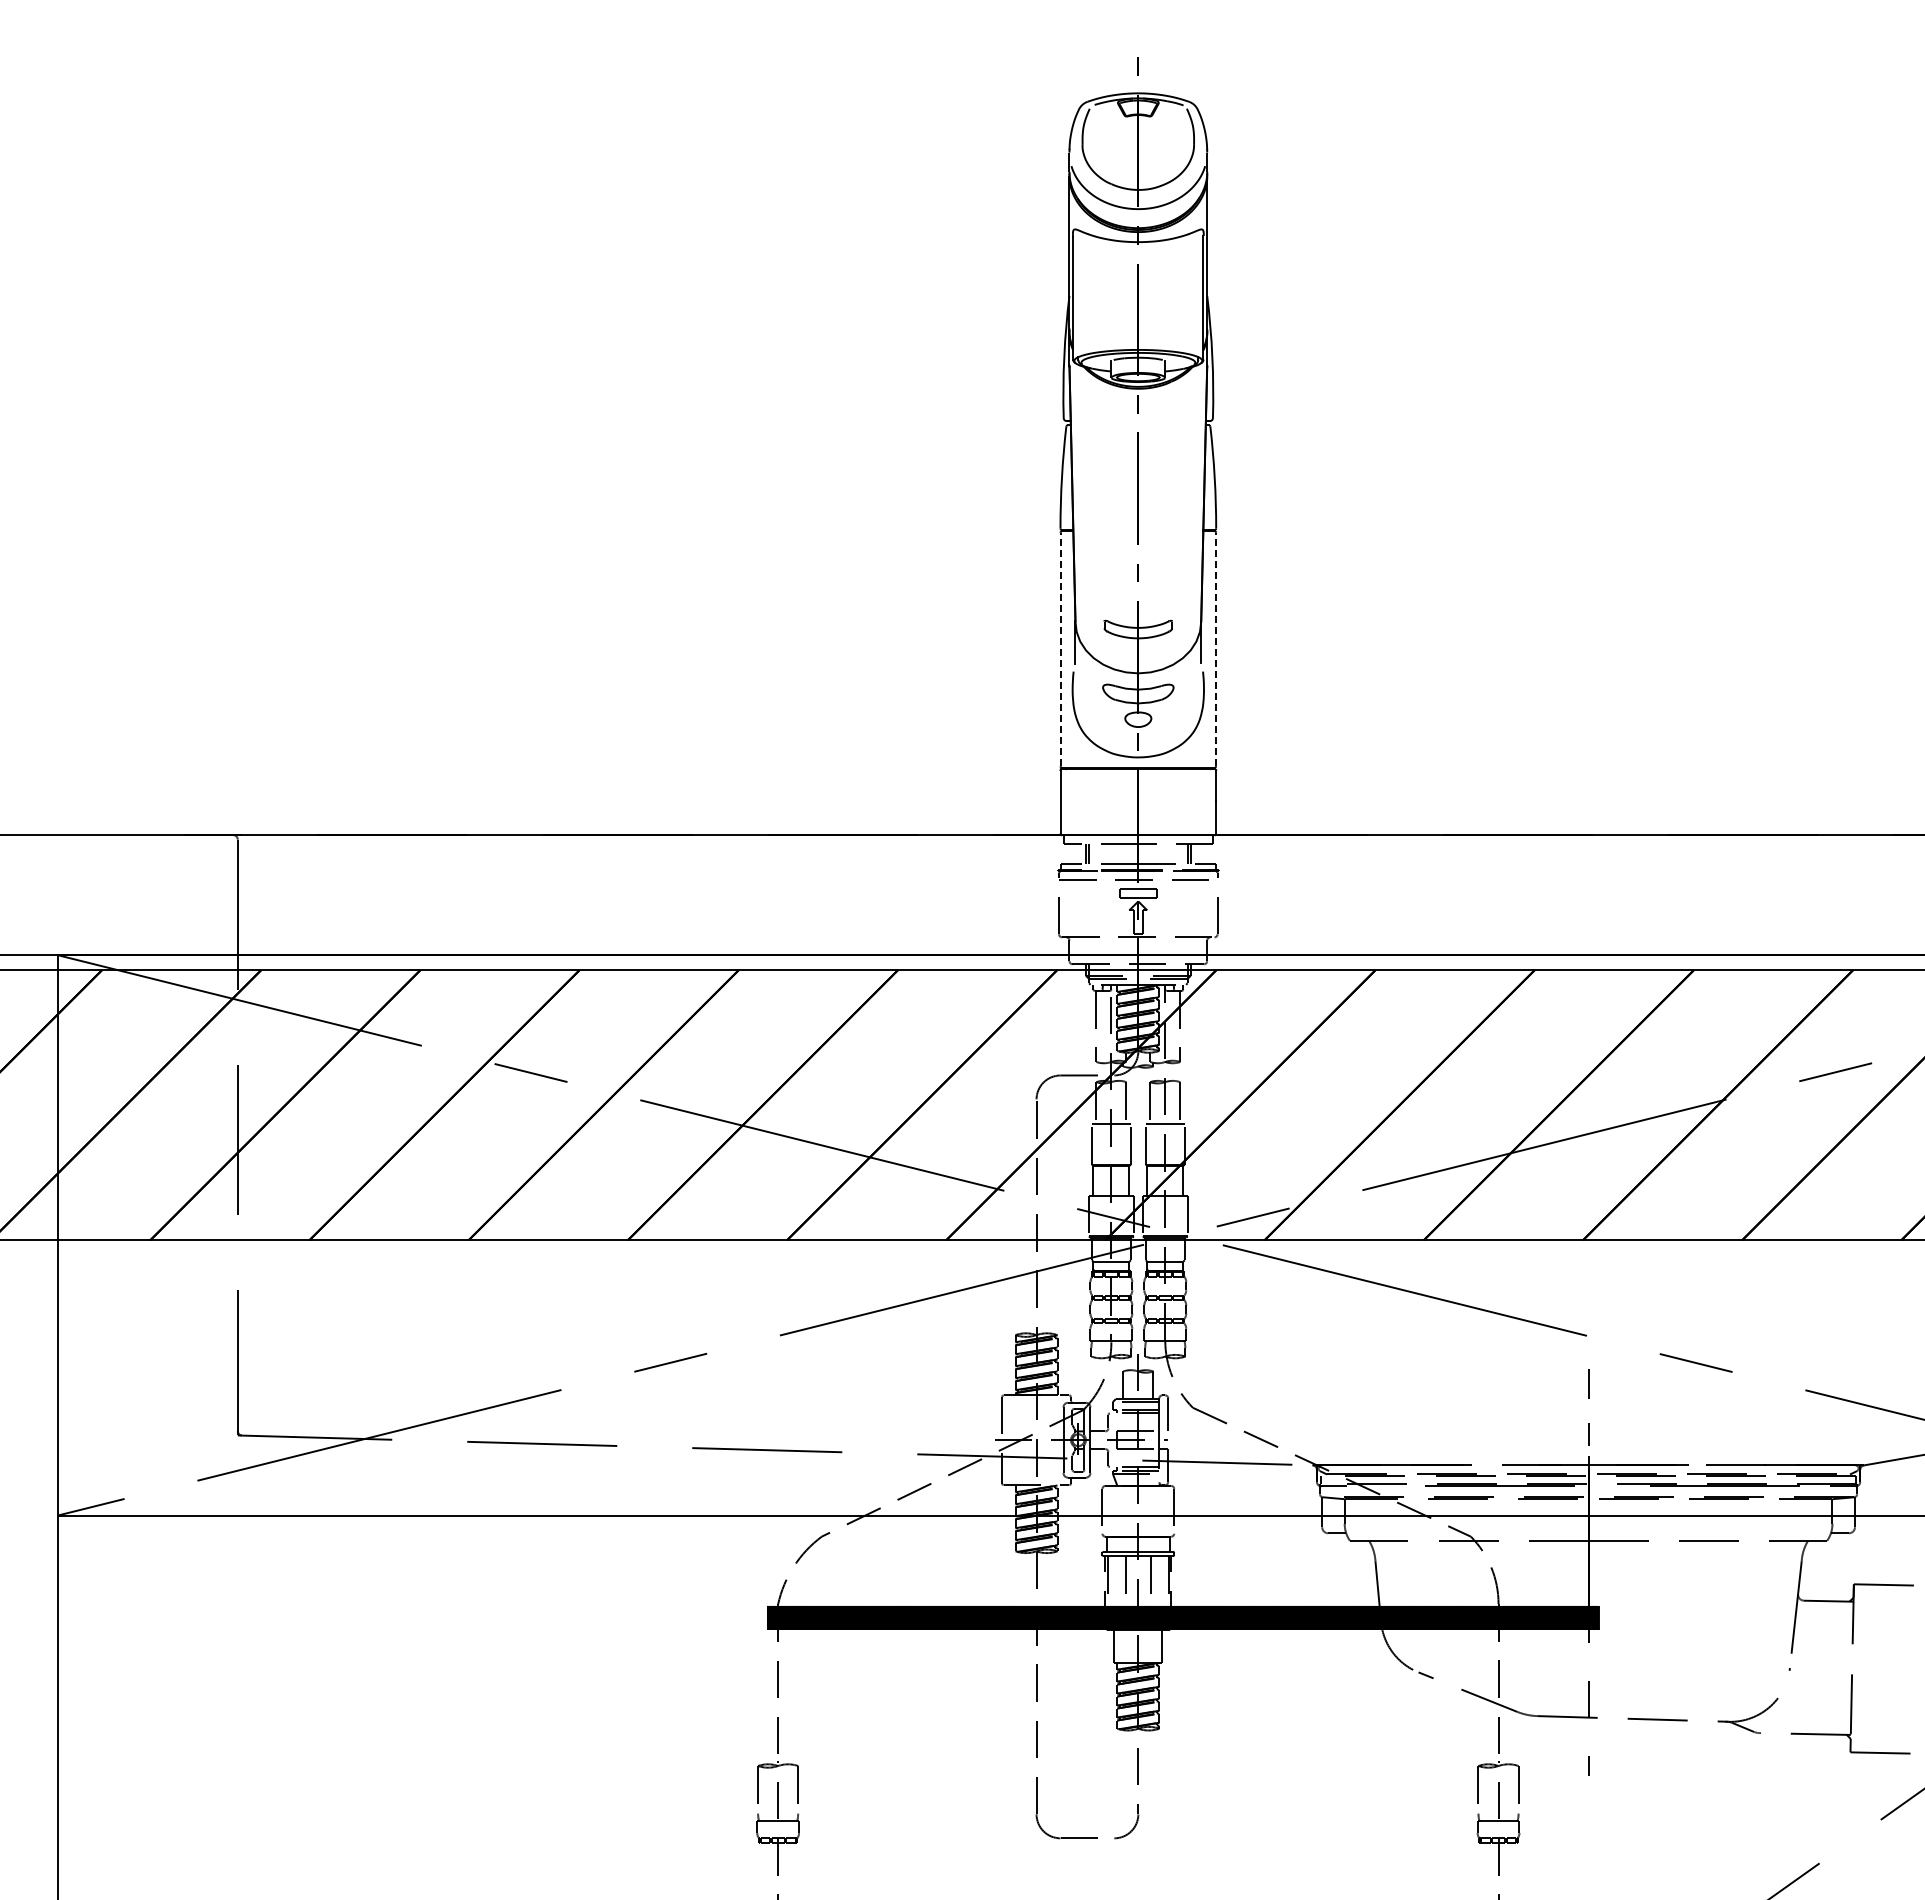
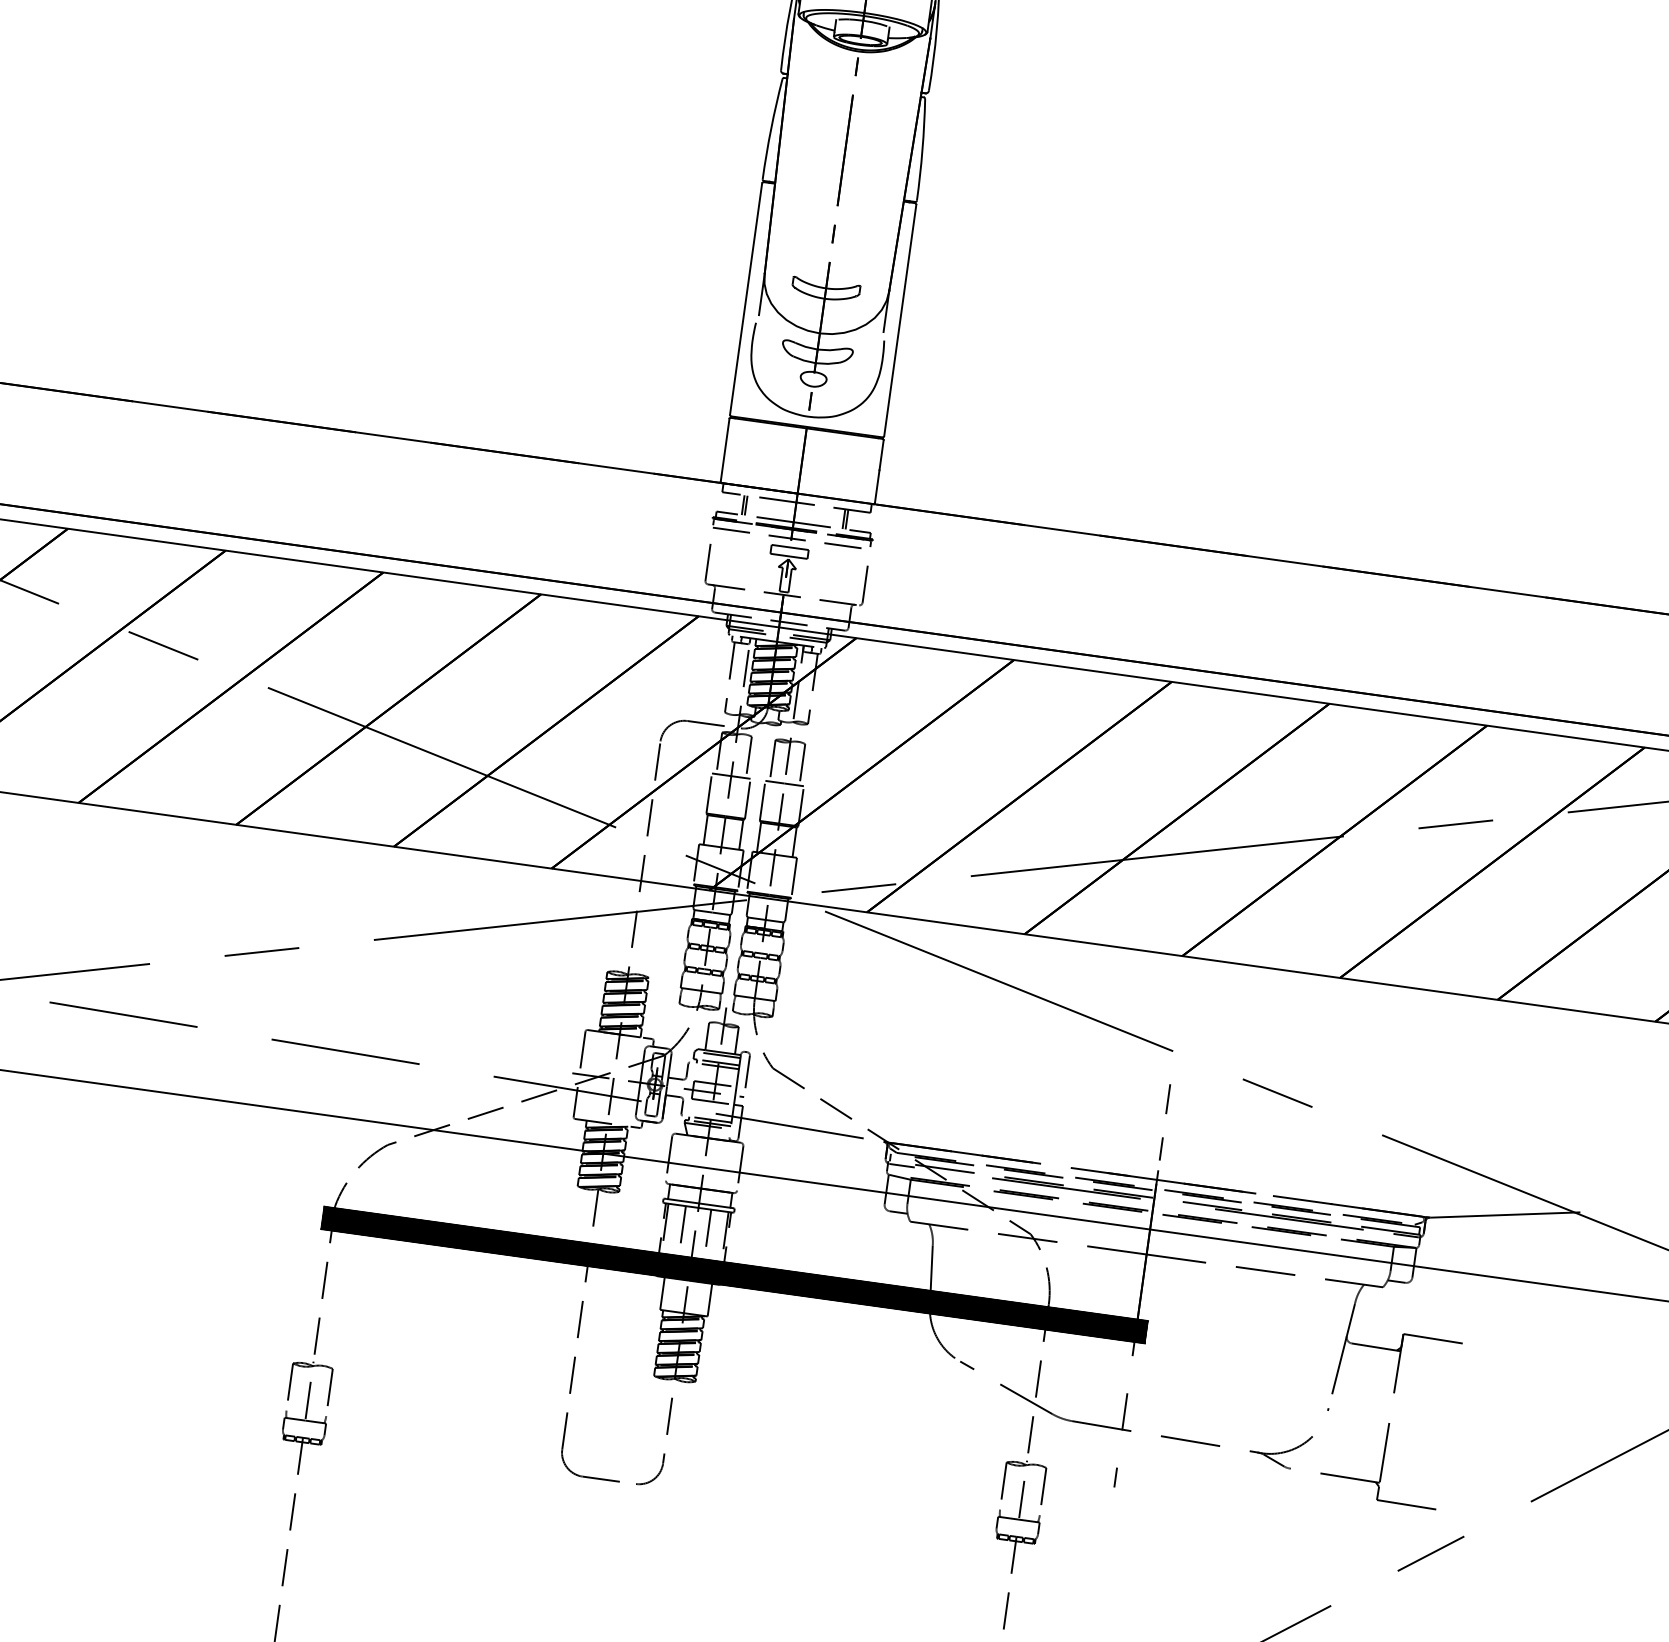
line: (1060, 649) -> (746, 299), dashed -> solid
line: (1216, 649) -> (900, 320), dashed -> solid

